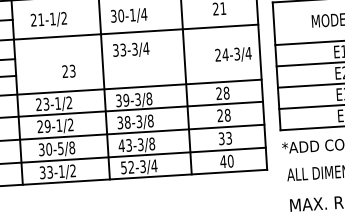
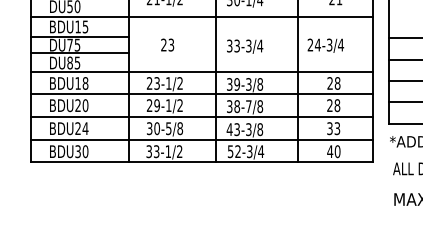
text: (131, 49) -> (245, 46), moved
text: (233, 54) -> (325, 45), moved
text: (68, 70) -> (167, 44), moved
text: (139, 121) -> (248, 106), 38-3/8 -> 38-7/8

